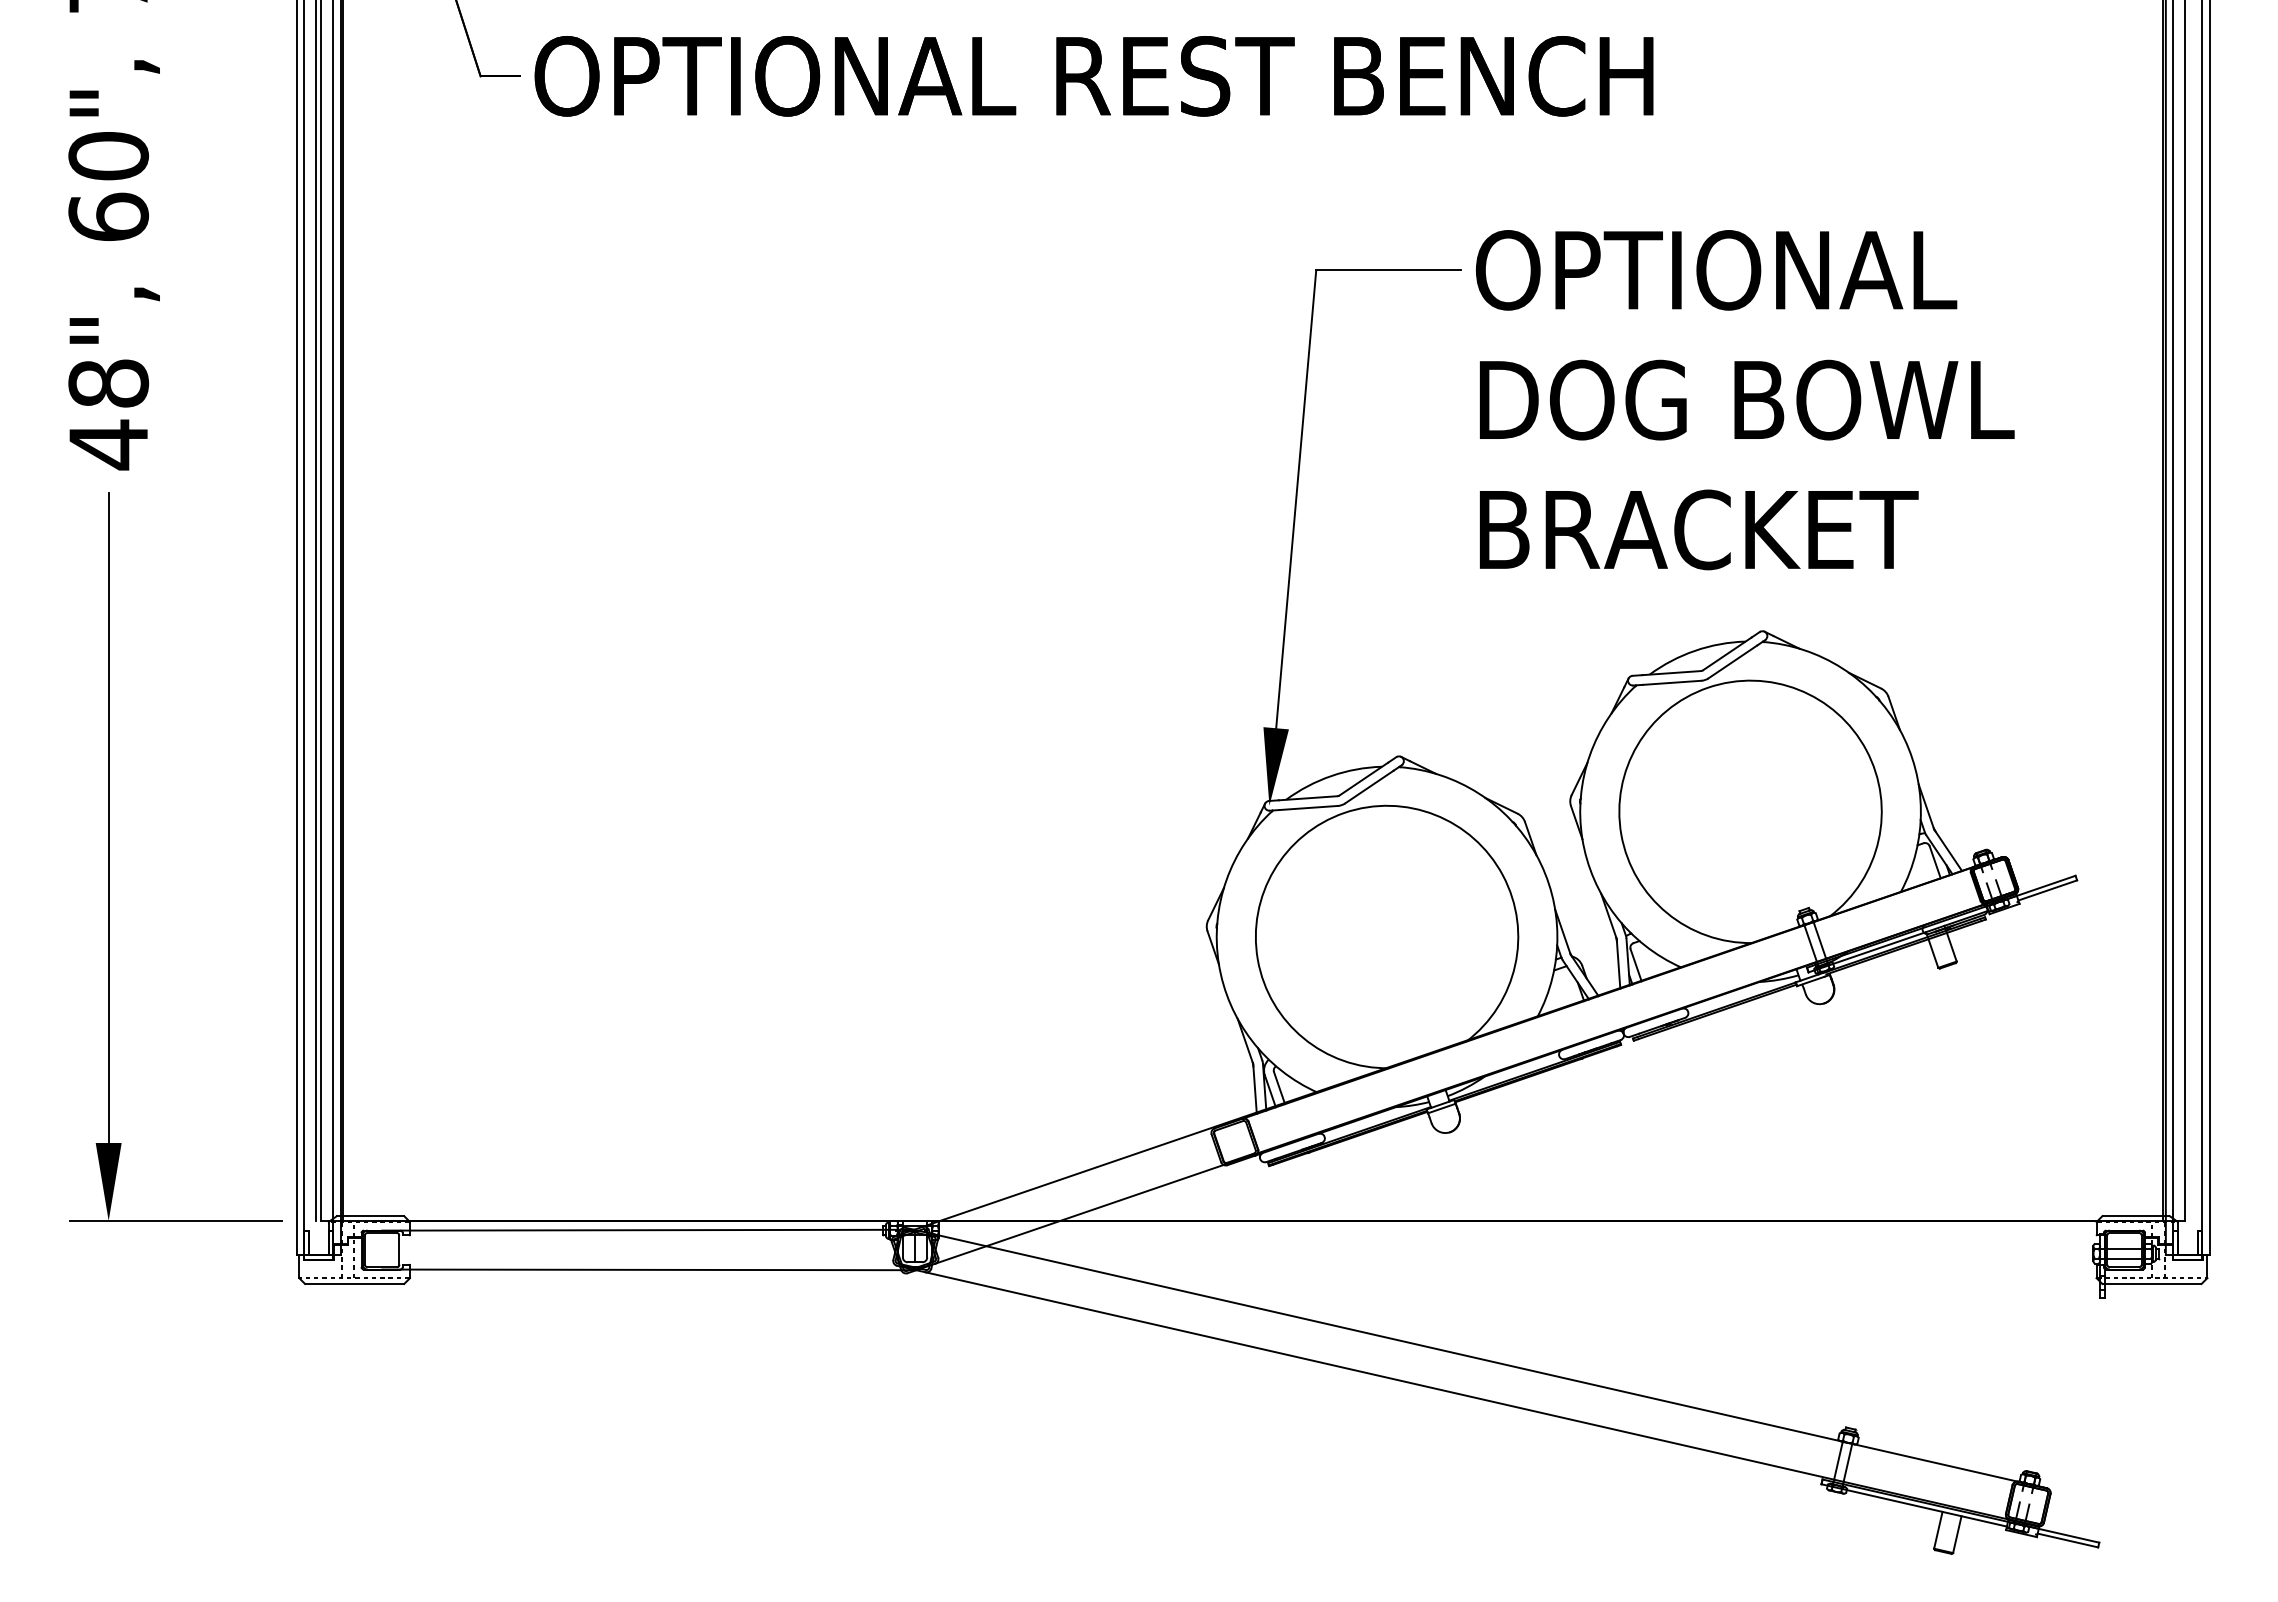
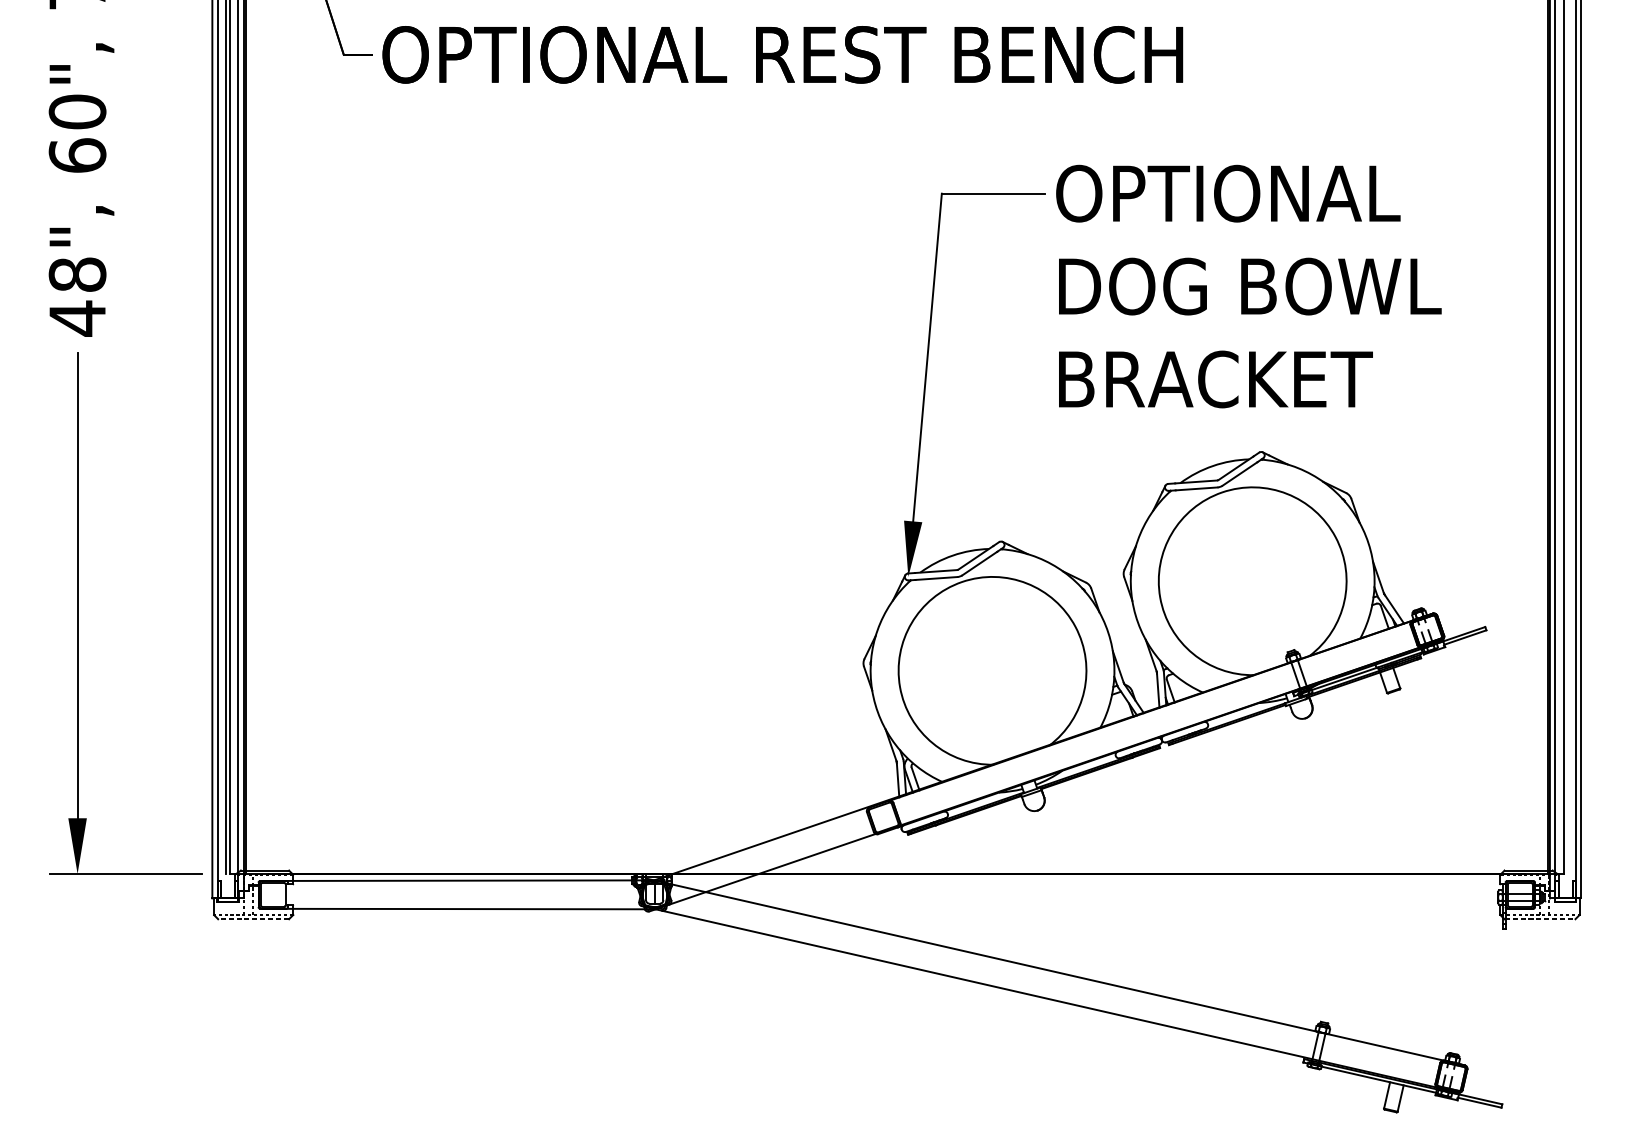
line: (354, 1284) -> (253, 919), solid -> dashed
line: (2152, 1284) -> (1540, 919), solid -> dashed

